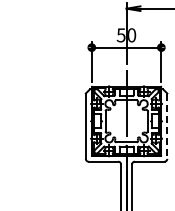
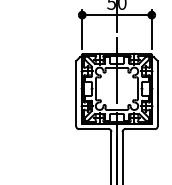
line: (167, 126) -> (157, 93), dashed -> solid

